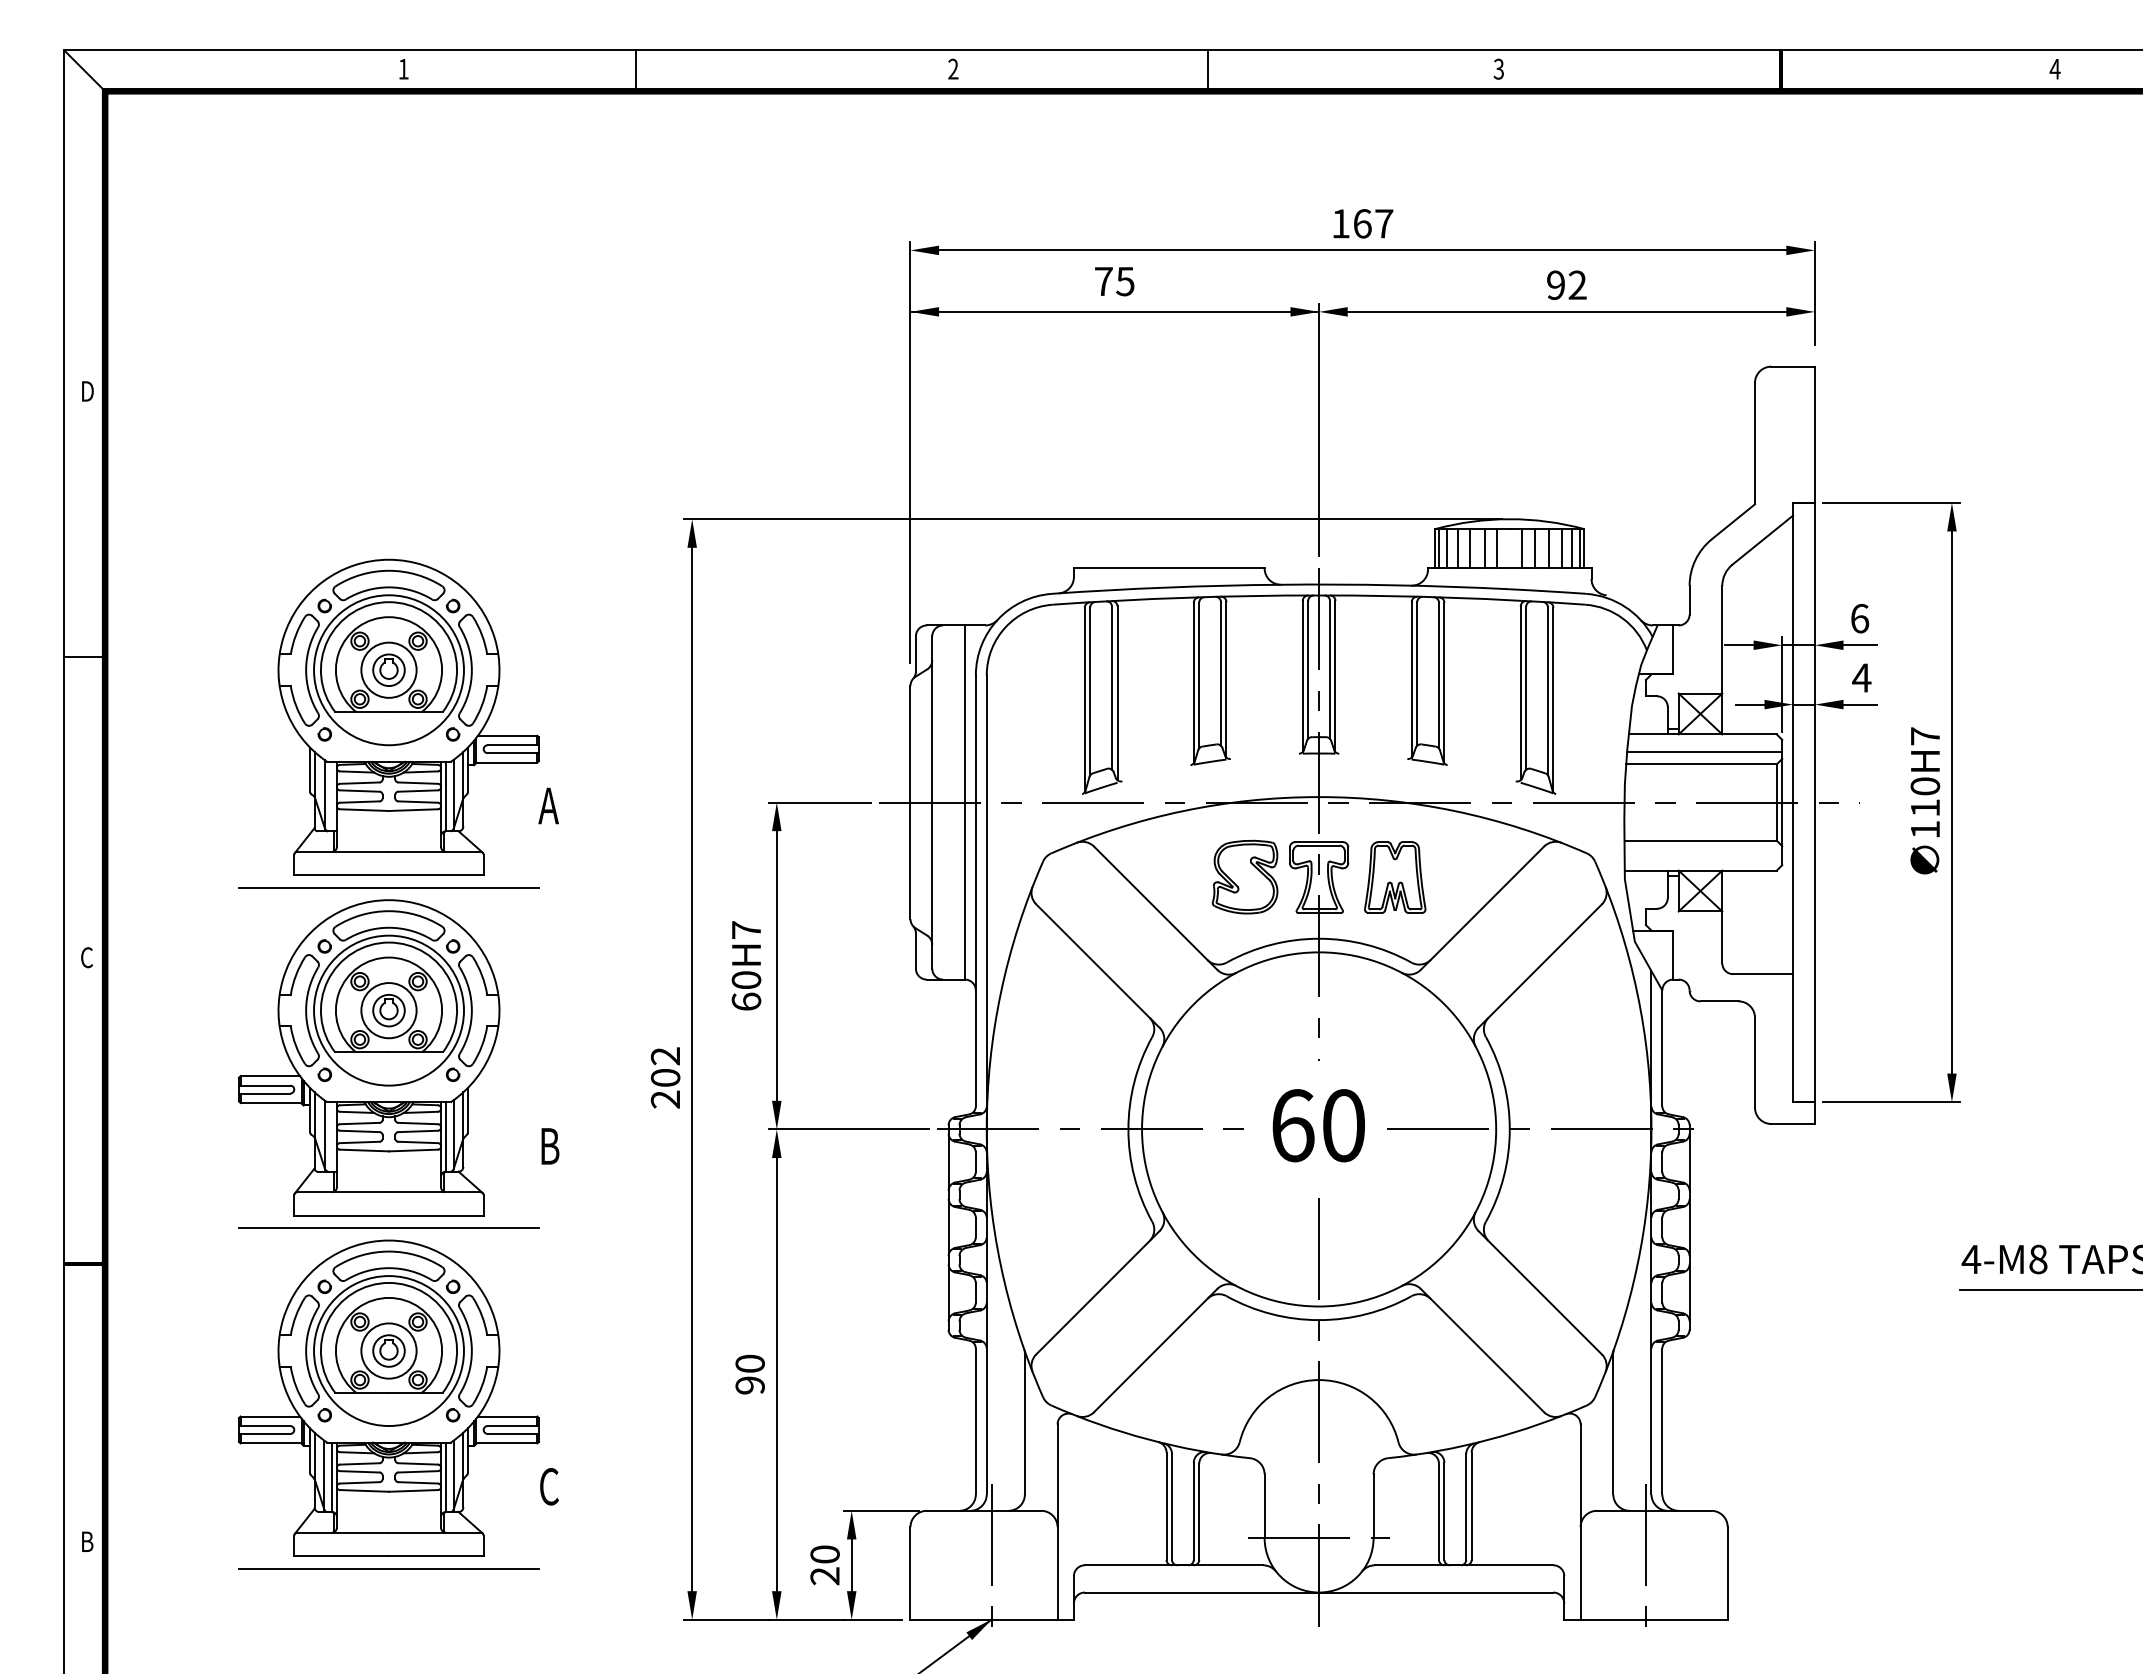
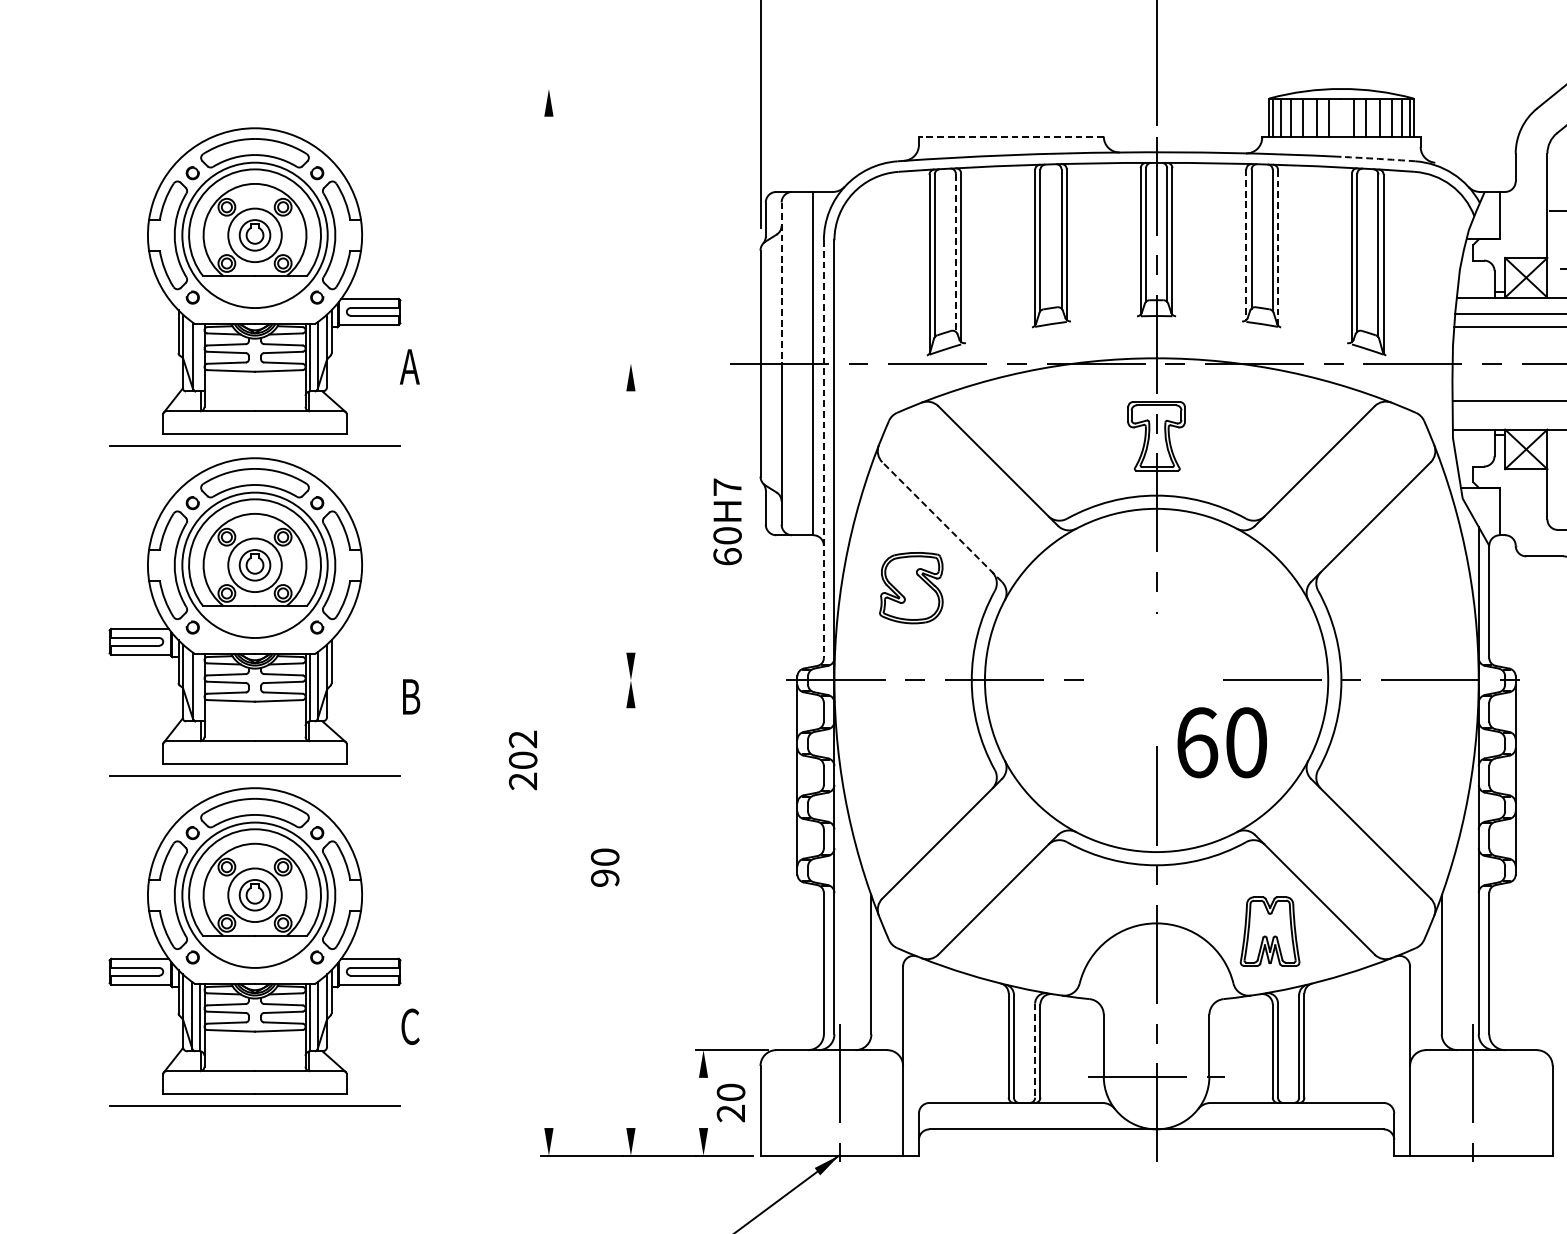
line: (1092, 519) -> (936, 89), removed
line: (1168, 568) -> (1010, 136), solid -> dashed
arc: (1548, 591) -> (1378, 159), solid -> dashed
line: (1411, 679) -> (1246, 244), solid -> dashed
line: (1444, 683) -> (1278, 248), solid -> dashed
line: (1112, 688) -> (956, 253), solid -> dashed
line: (932, 719) -> (781, 283), solid -> dashed
line: (819, 802) -> (672, 363), removed
part: (1244, 876) -> (910, 587), moved
part: (1395, 877) -> (1270, 931), moved
line: (975, 891) -> (823, 449), solid -> dashed
text: (746, 965) -> (727, 521), moved
line: (776, 965) -> (630, 521), removed
line: (1097, 965) -> (941, 521), solid -> dashed
line: (692, 1069) -> (549, 622), removed
text: (665, 1077) -> (523, 760), moved
text: (1318, 1125) -> (1221, 742), moved
line: (848, 1129) -> (700, 680), removed
text: (749, 1374) -> (604, 867), moved
line: (776, 1374) -> (630, 918), removed
line: (1193, 1511) -> (1034, 1050), solid -> dashed
text: (824, 1565) -> (730, 1103), moved
line: (851, 1565) -> (703, 1103), removed

